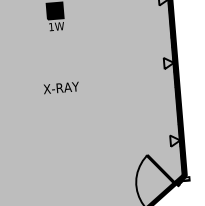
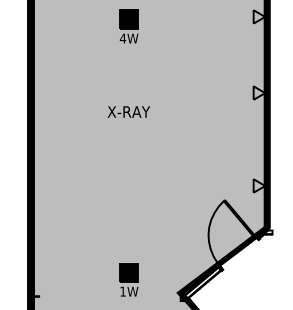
text: (50, 27) -> (122, 38), 1W -> 4W

